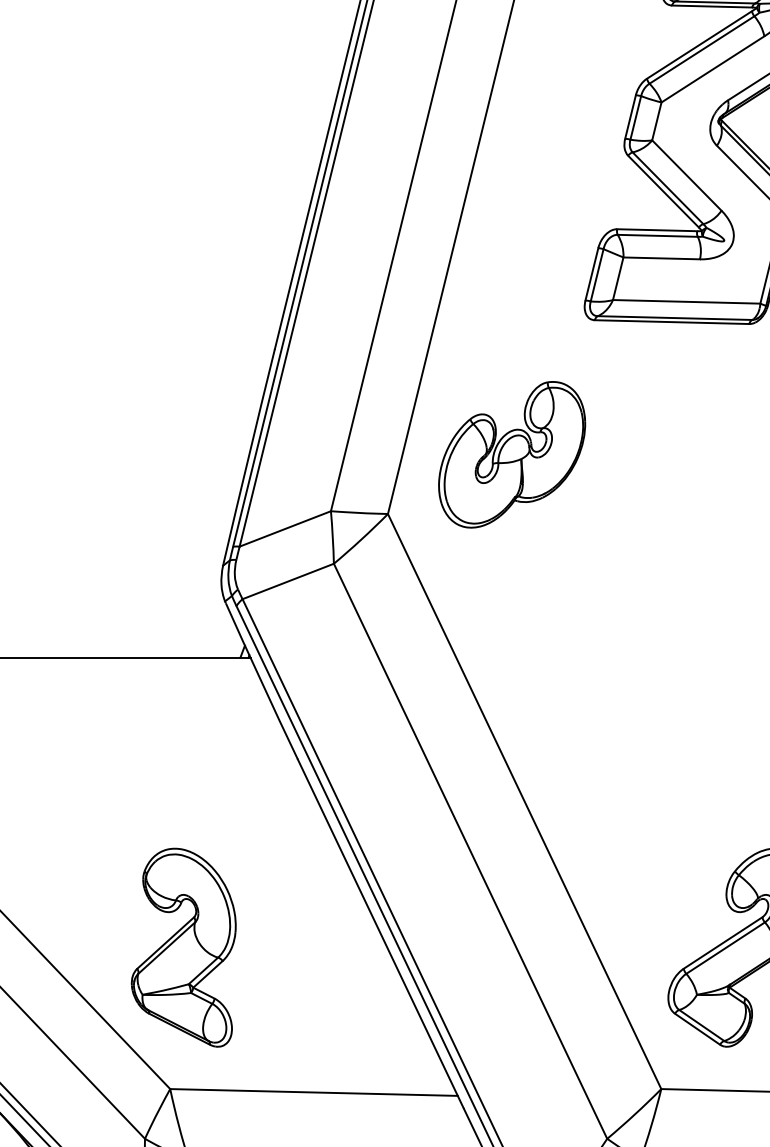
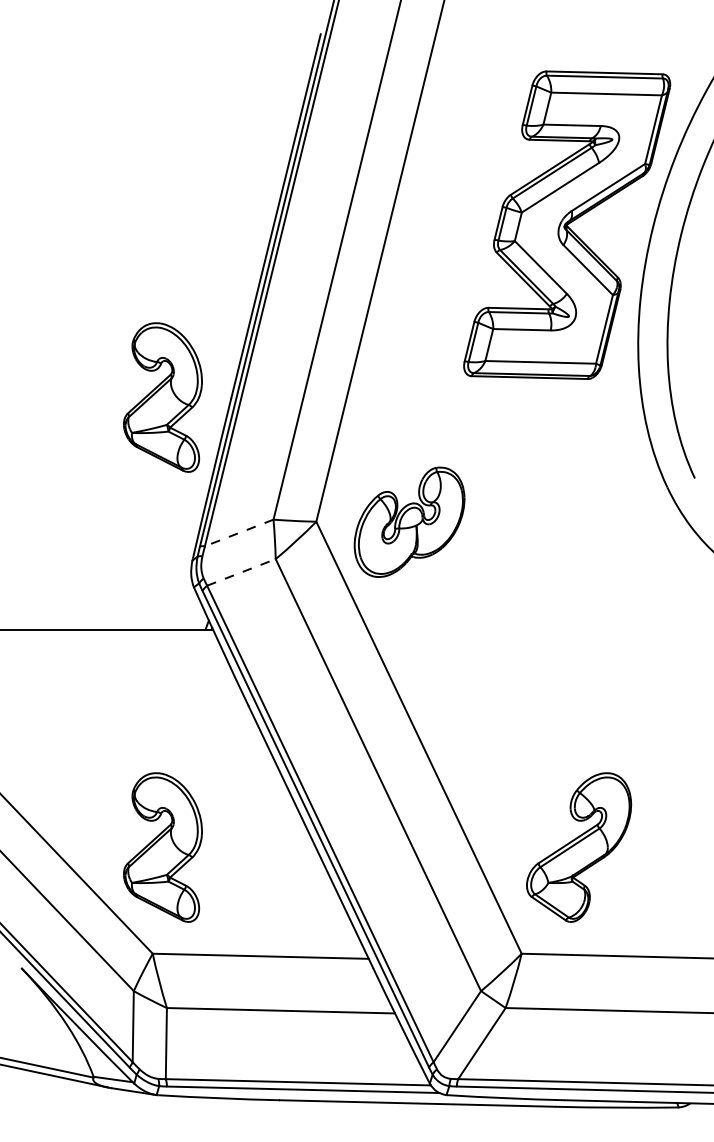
part: (183, 348) -> (162, 397), added
part: (511, 453) -> (409, 521), moved
line: (285, 528) -> (239, 532), solid -> dashed
line: (288, 581) -> (241, 572), solid -> dashed

